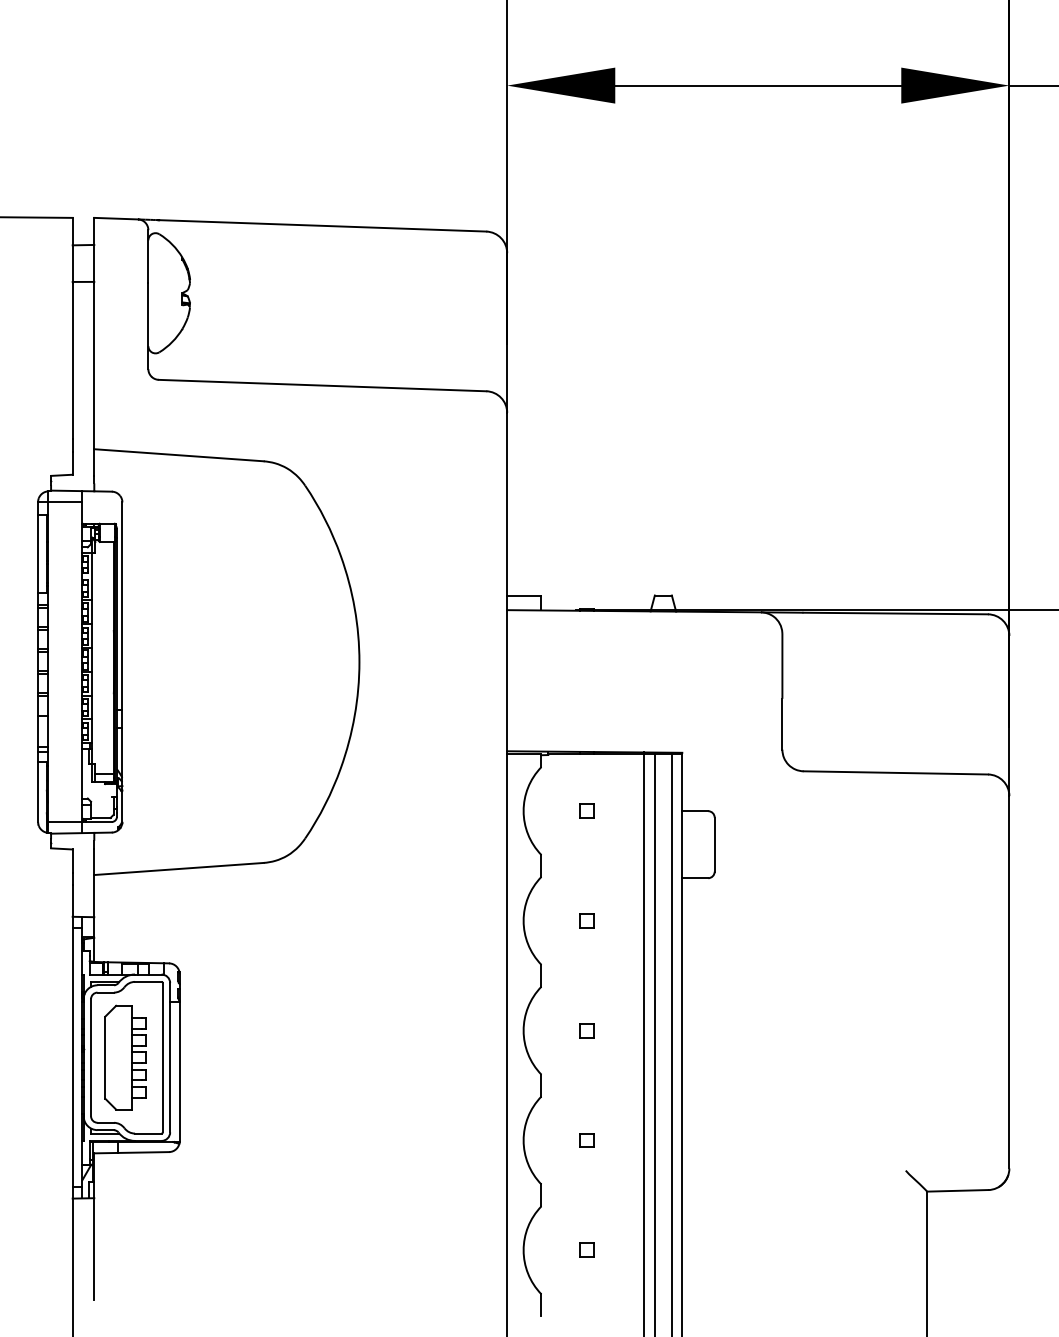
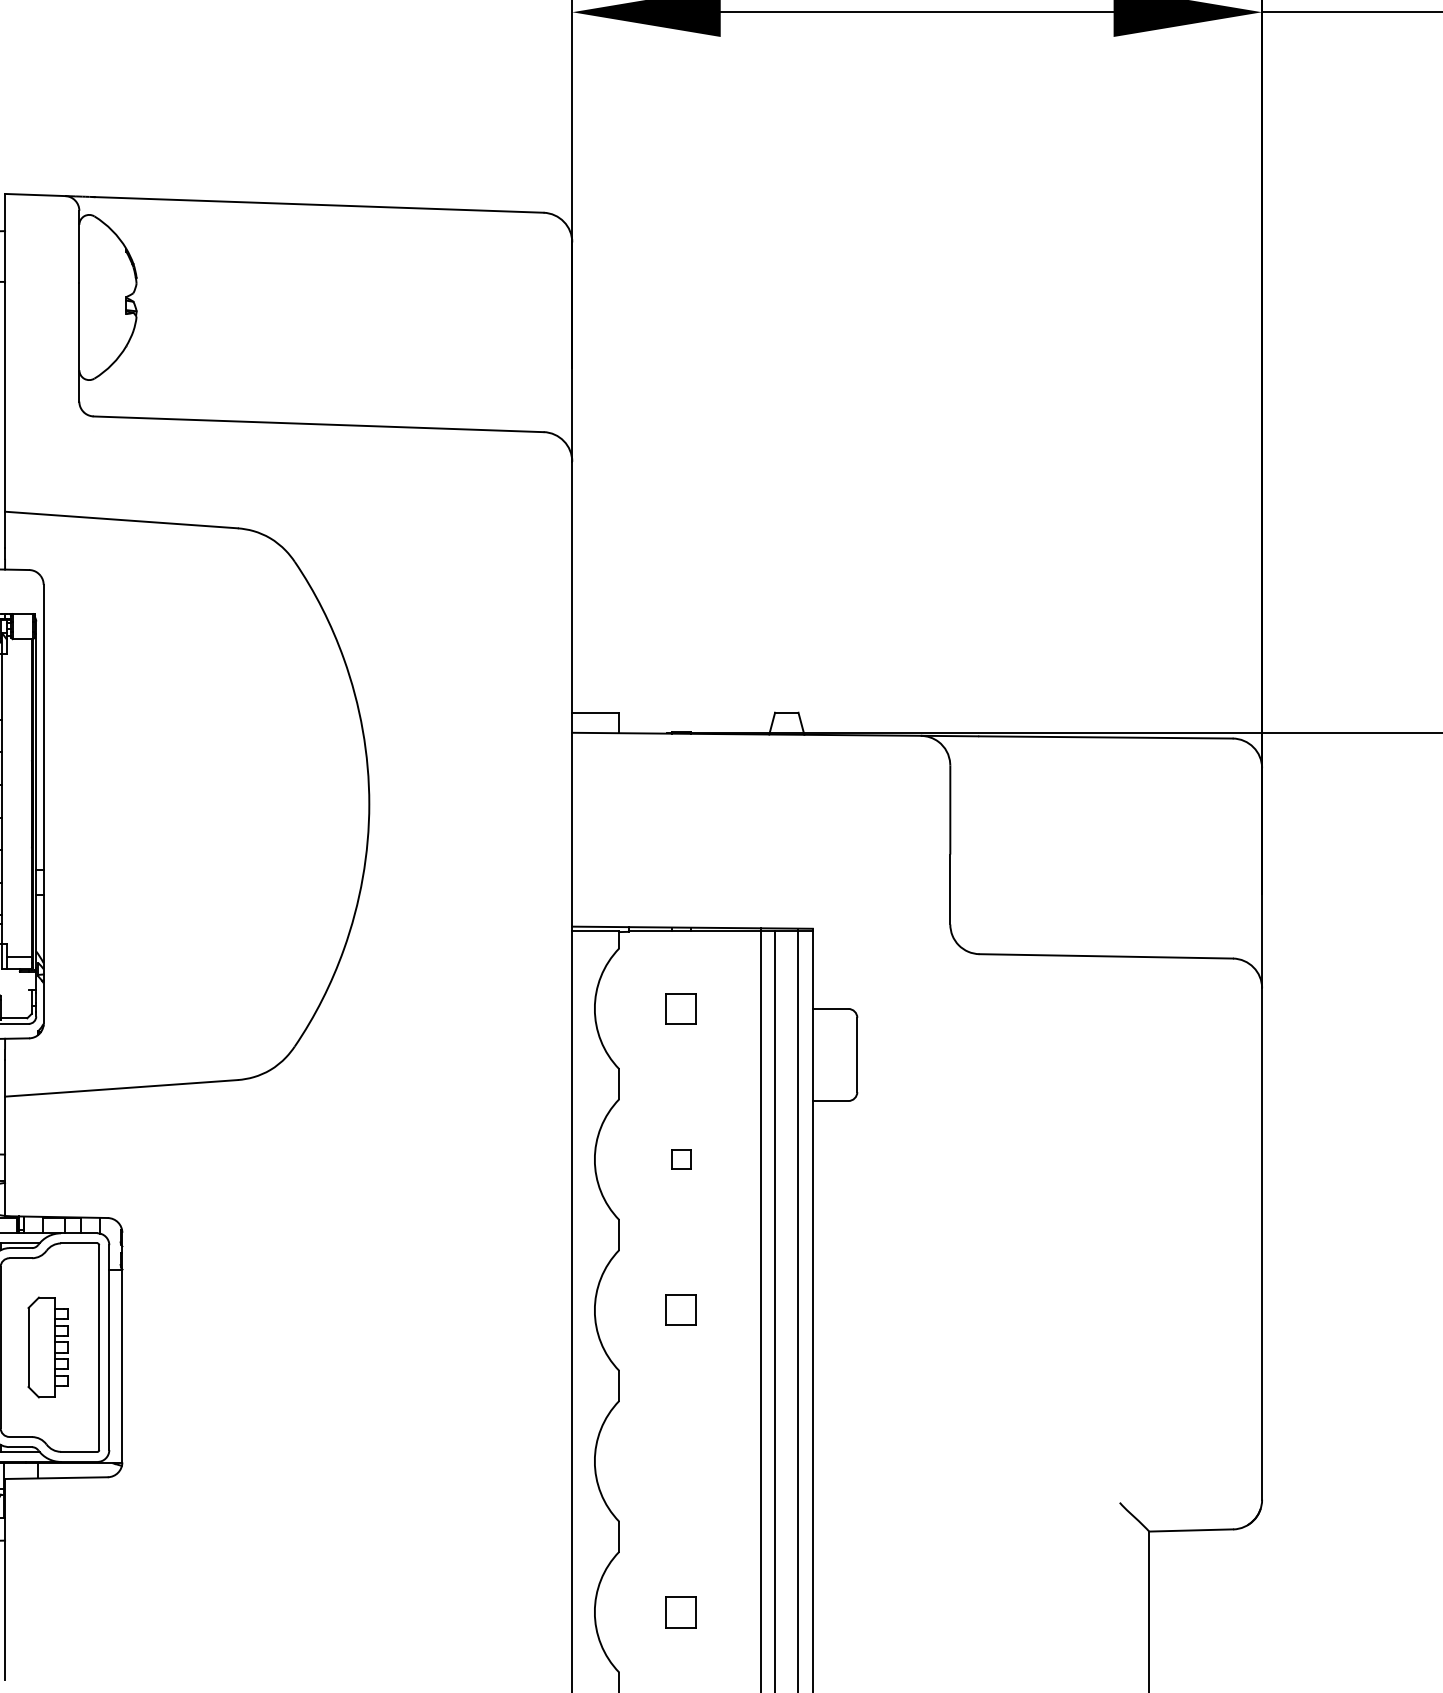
part: (586, 810) -> (681, 1008), size x1.6
part: (586, 1030) -> (681, 1310), size x1.6
part: (125, 1057) -> (47, 1347), size x0.7
part: (586, 1140) -> (681, 1461), removed
part: (586, 1249) -> (681, 1611), size x1.6

